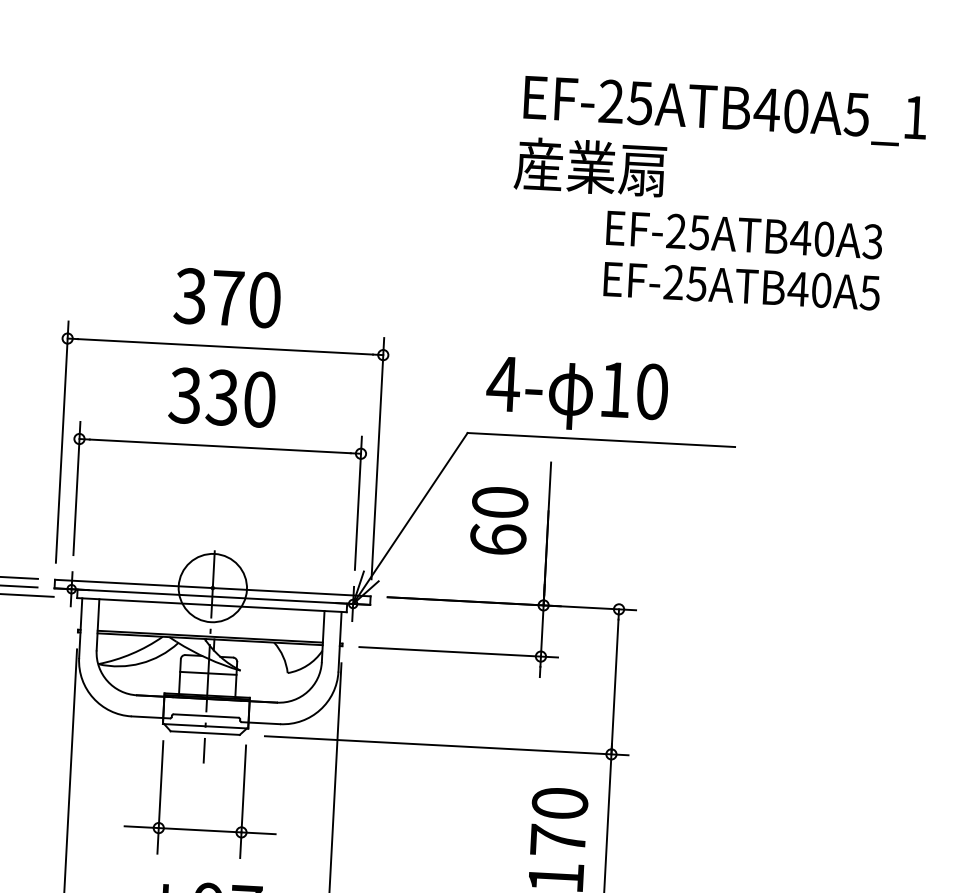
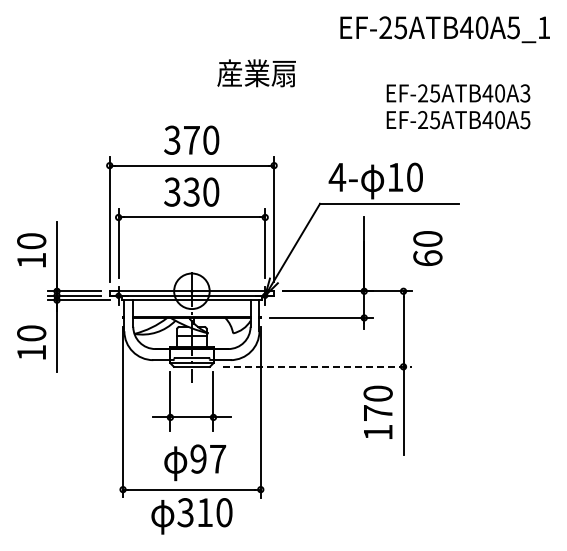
text: (590, 167) -> (256, 73), moved
text: (498, 520) -> (427, 248), moved
line: (446, 745) -> (317, 366), solid -> dashed

